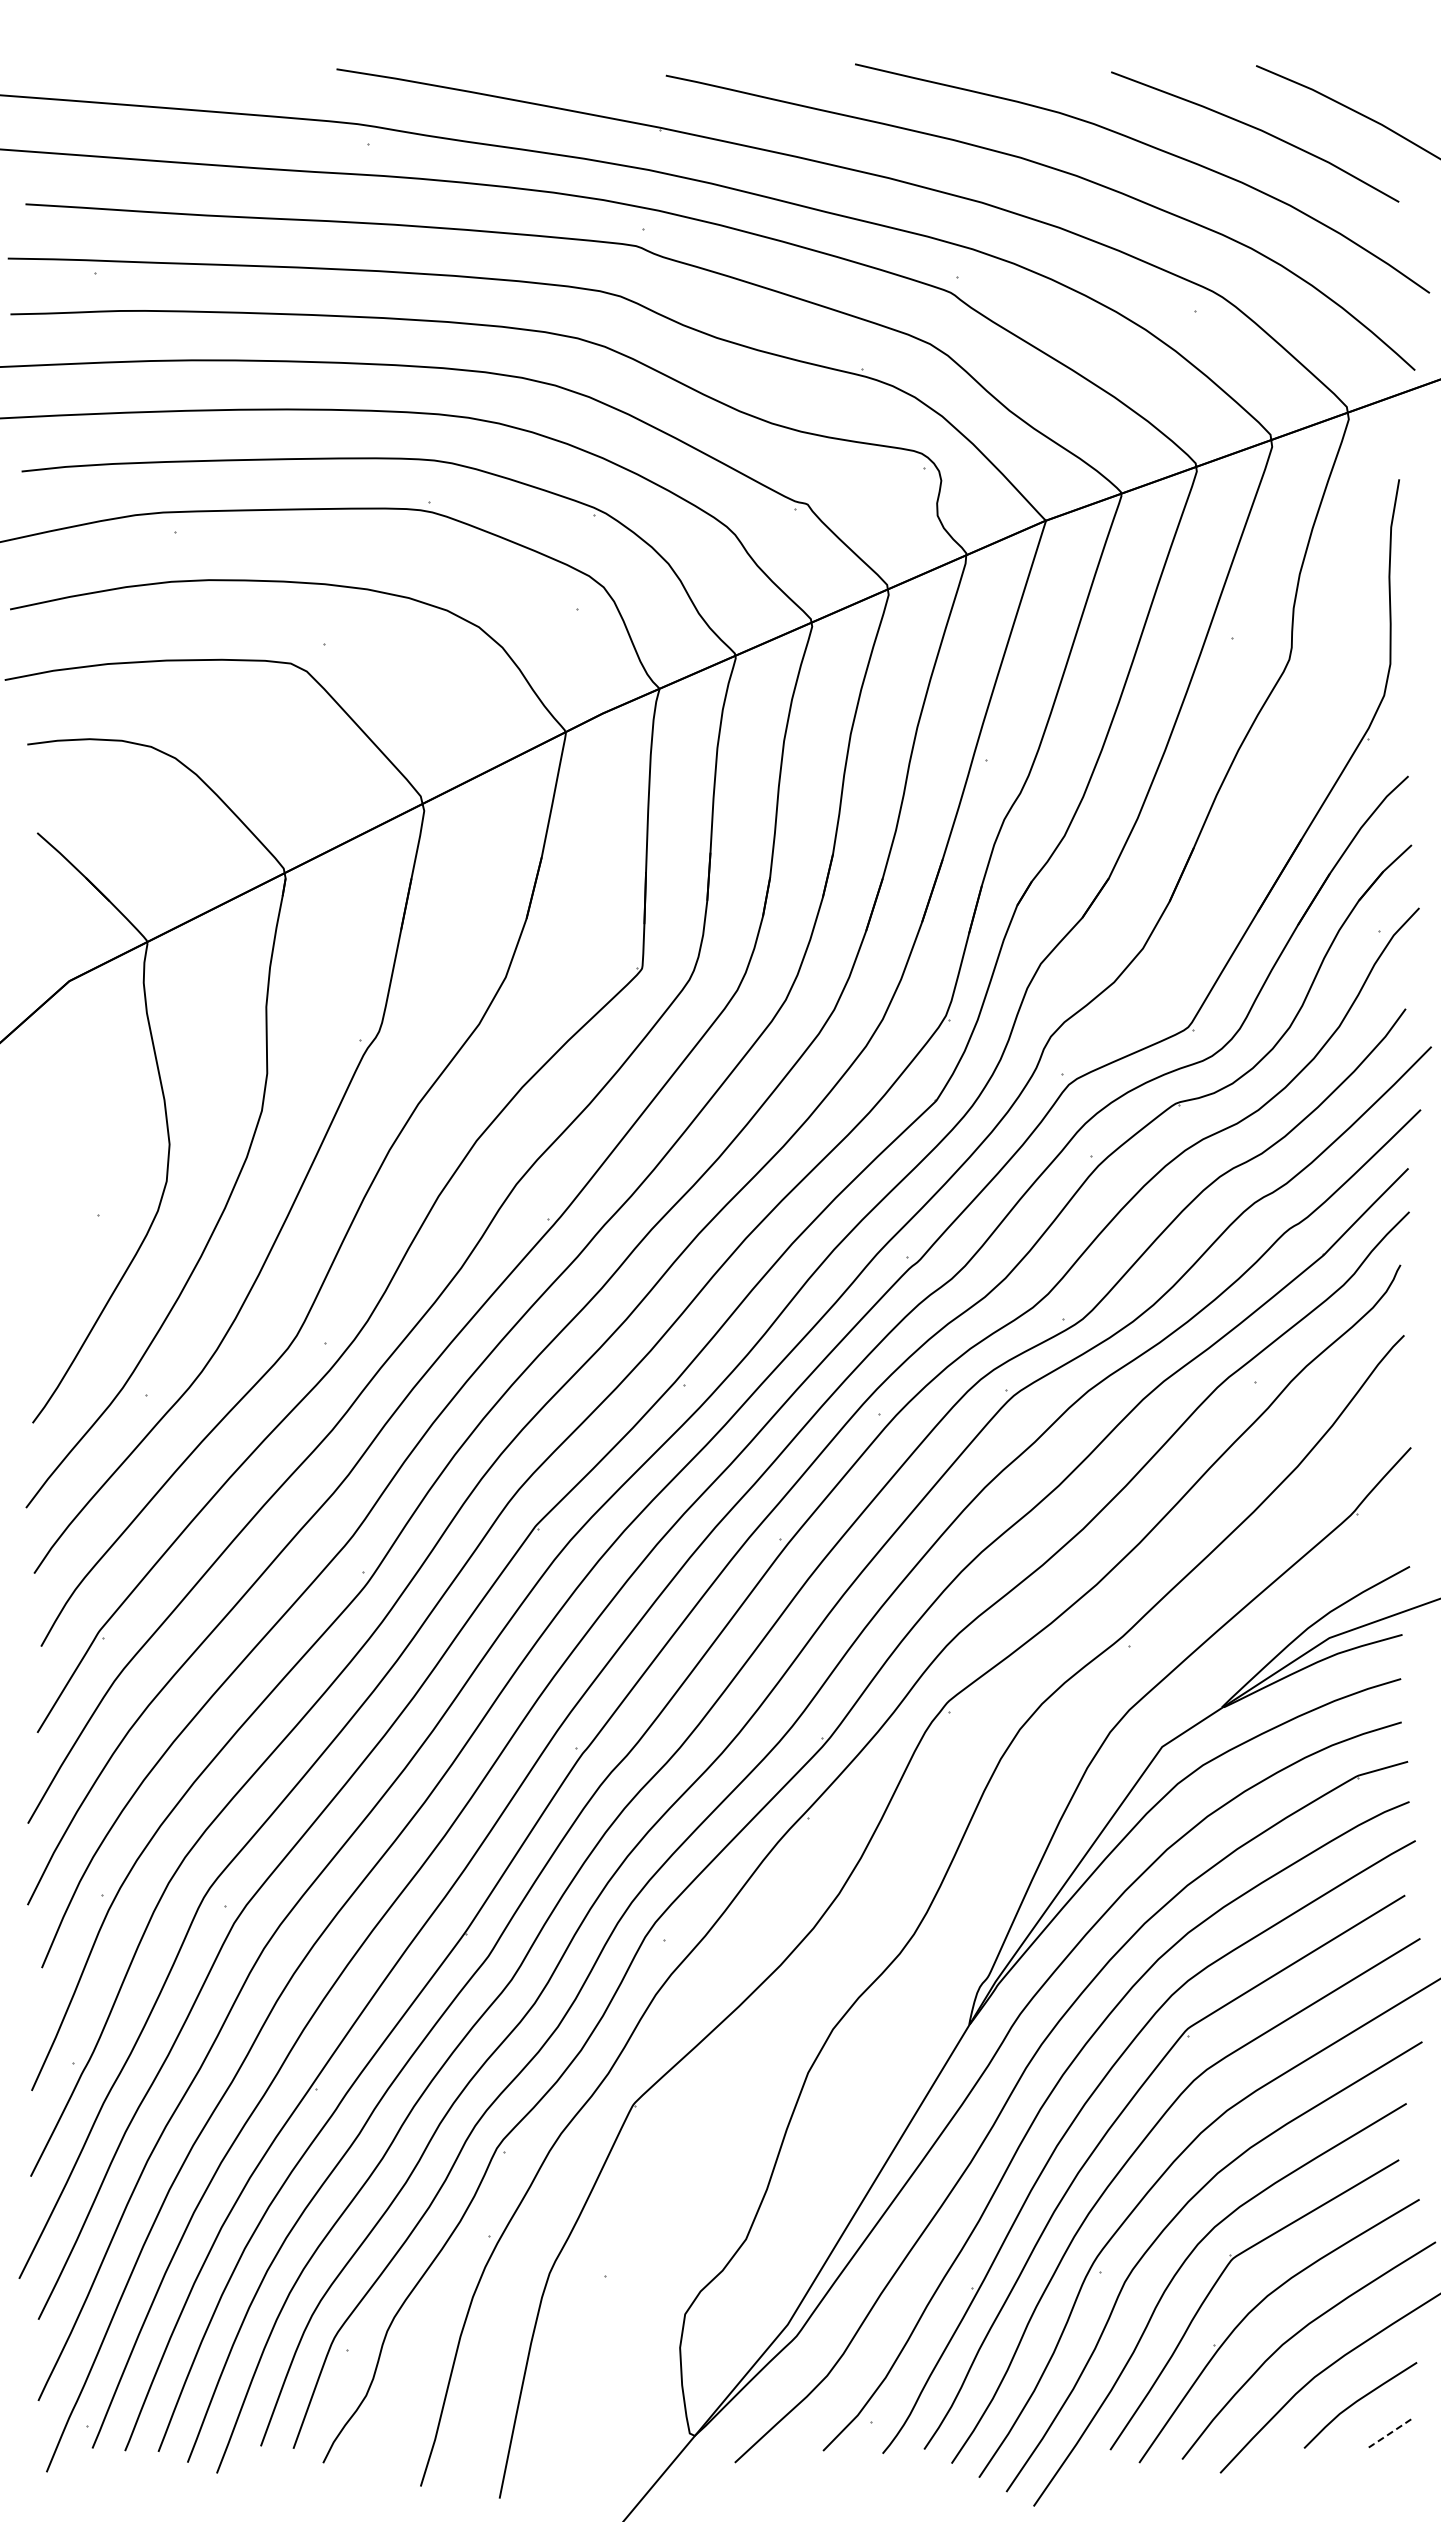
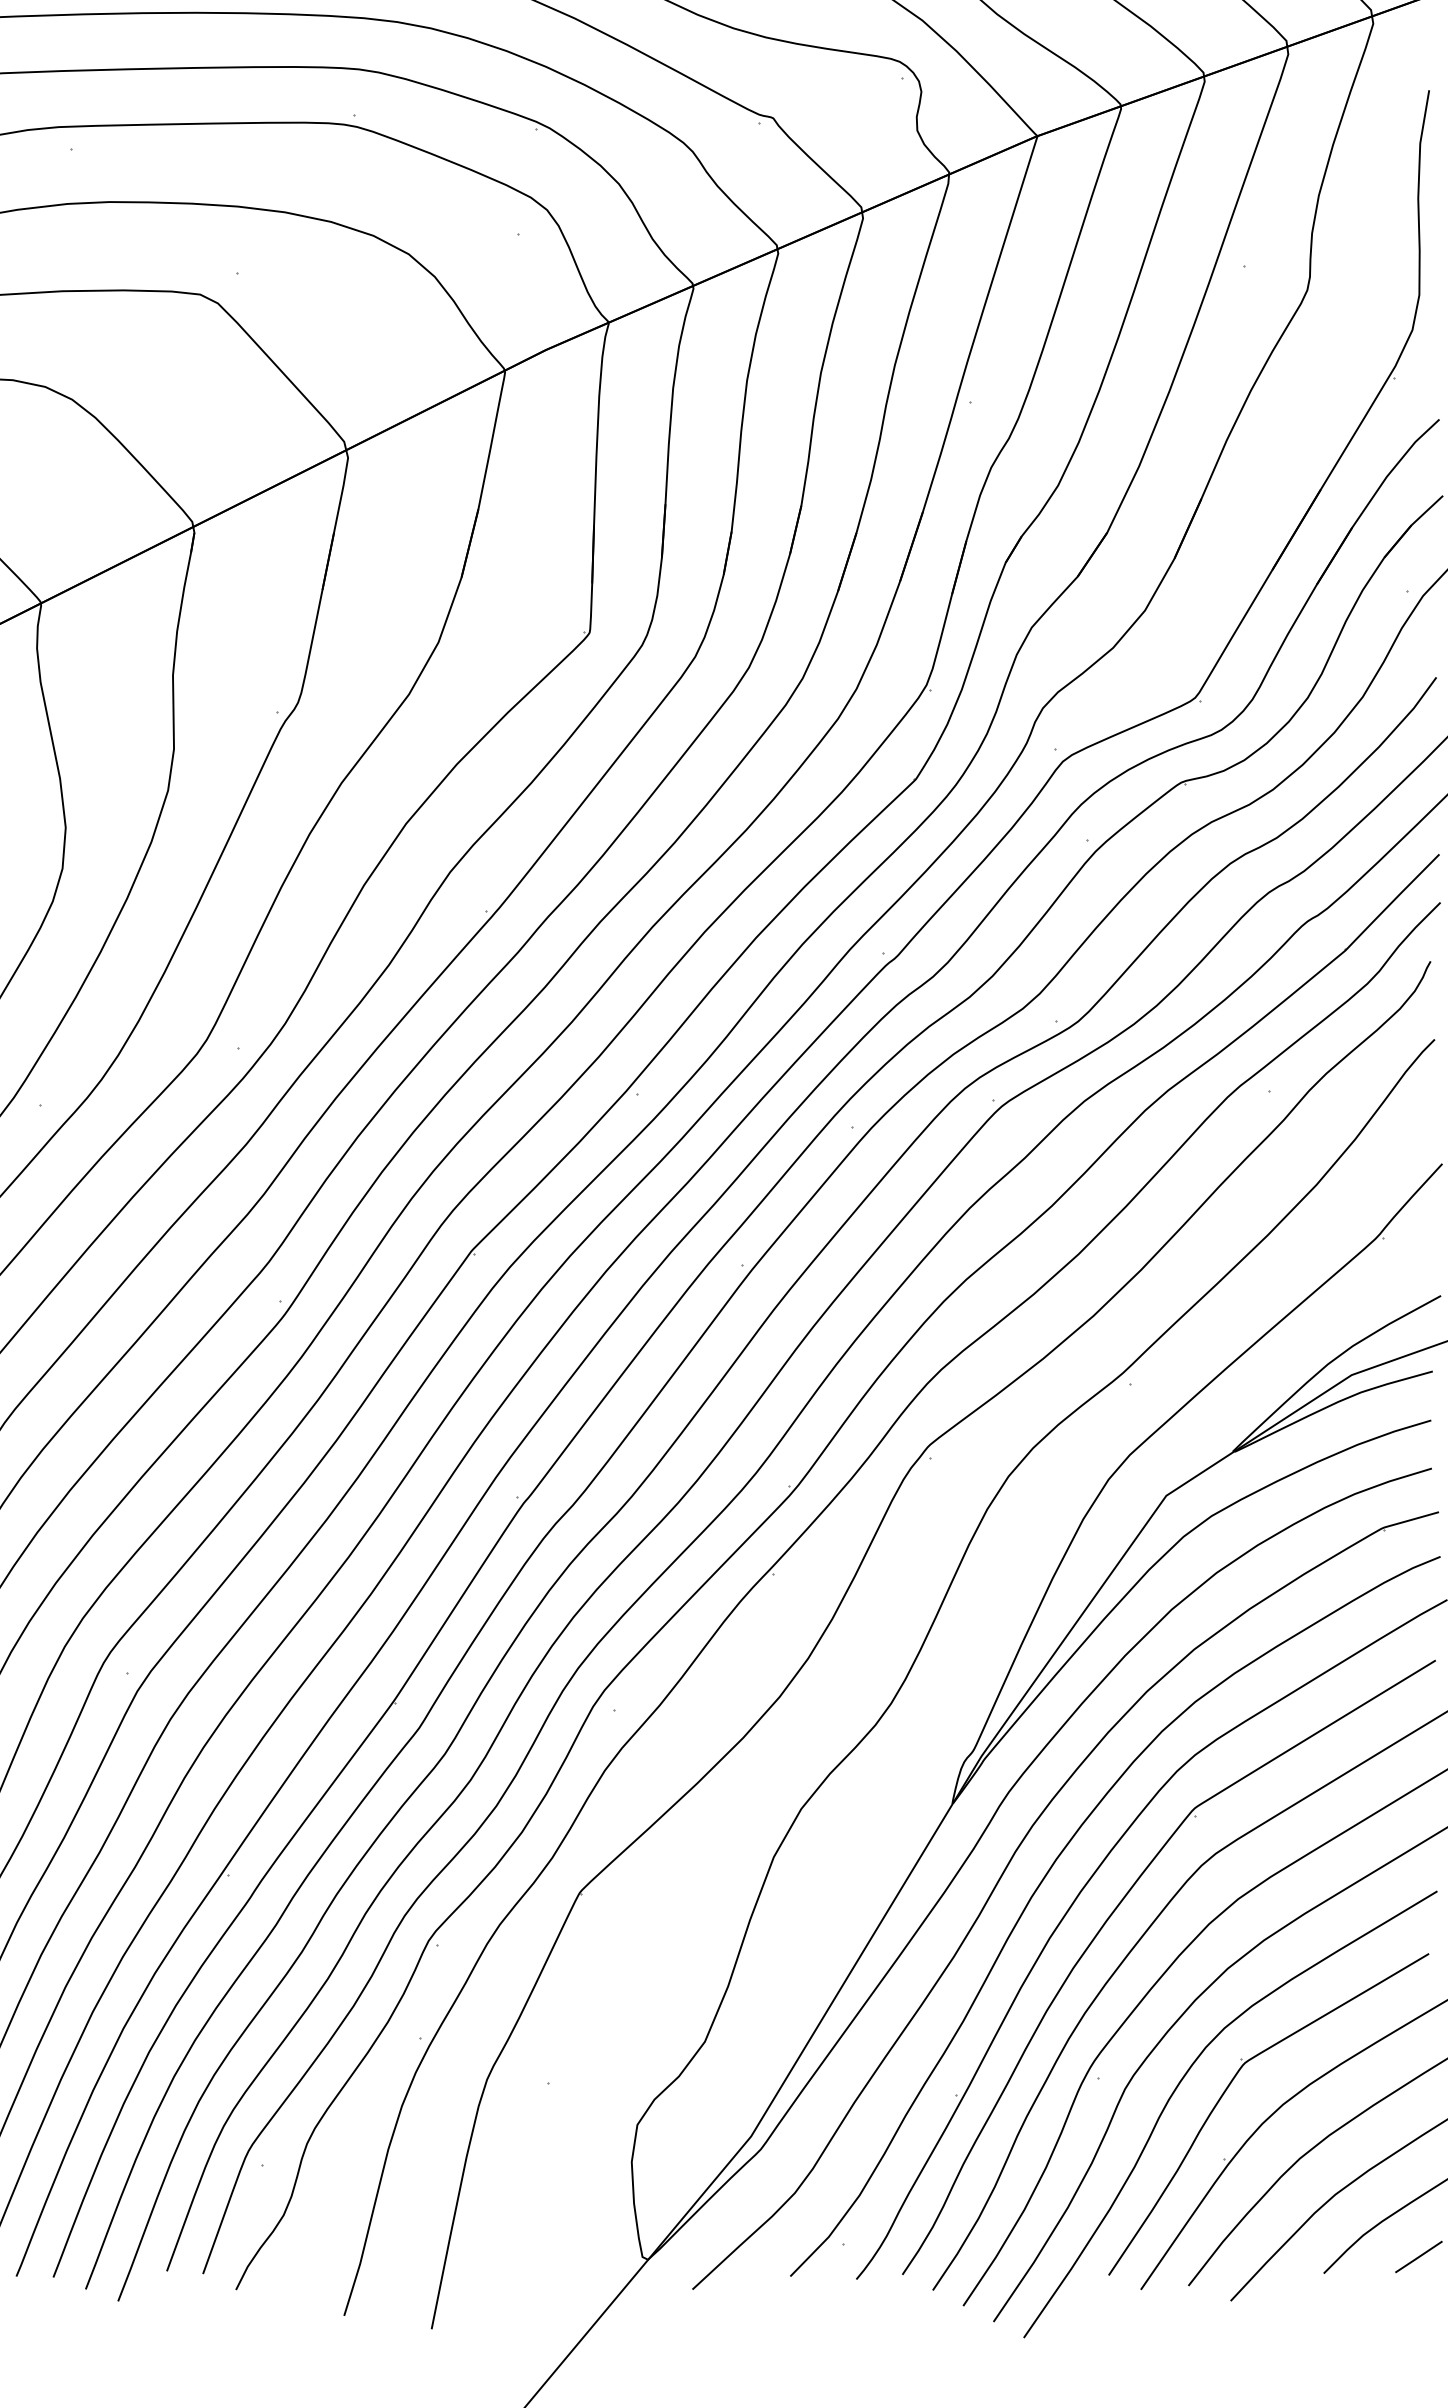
line: (1389, 2434) -> (1418, 2258), dashed -> solid

